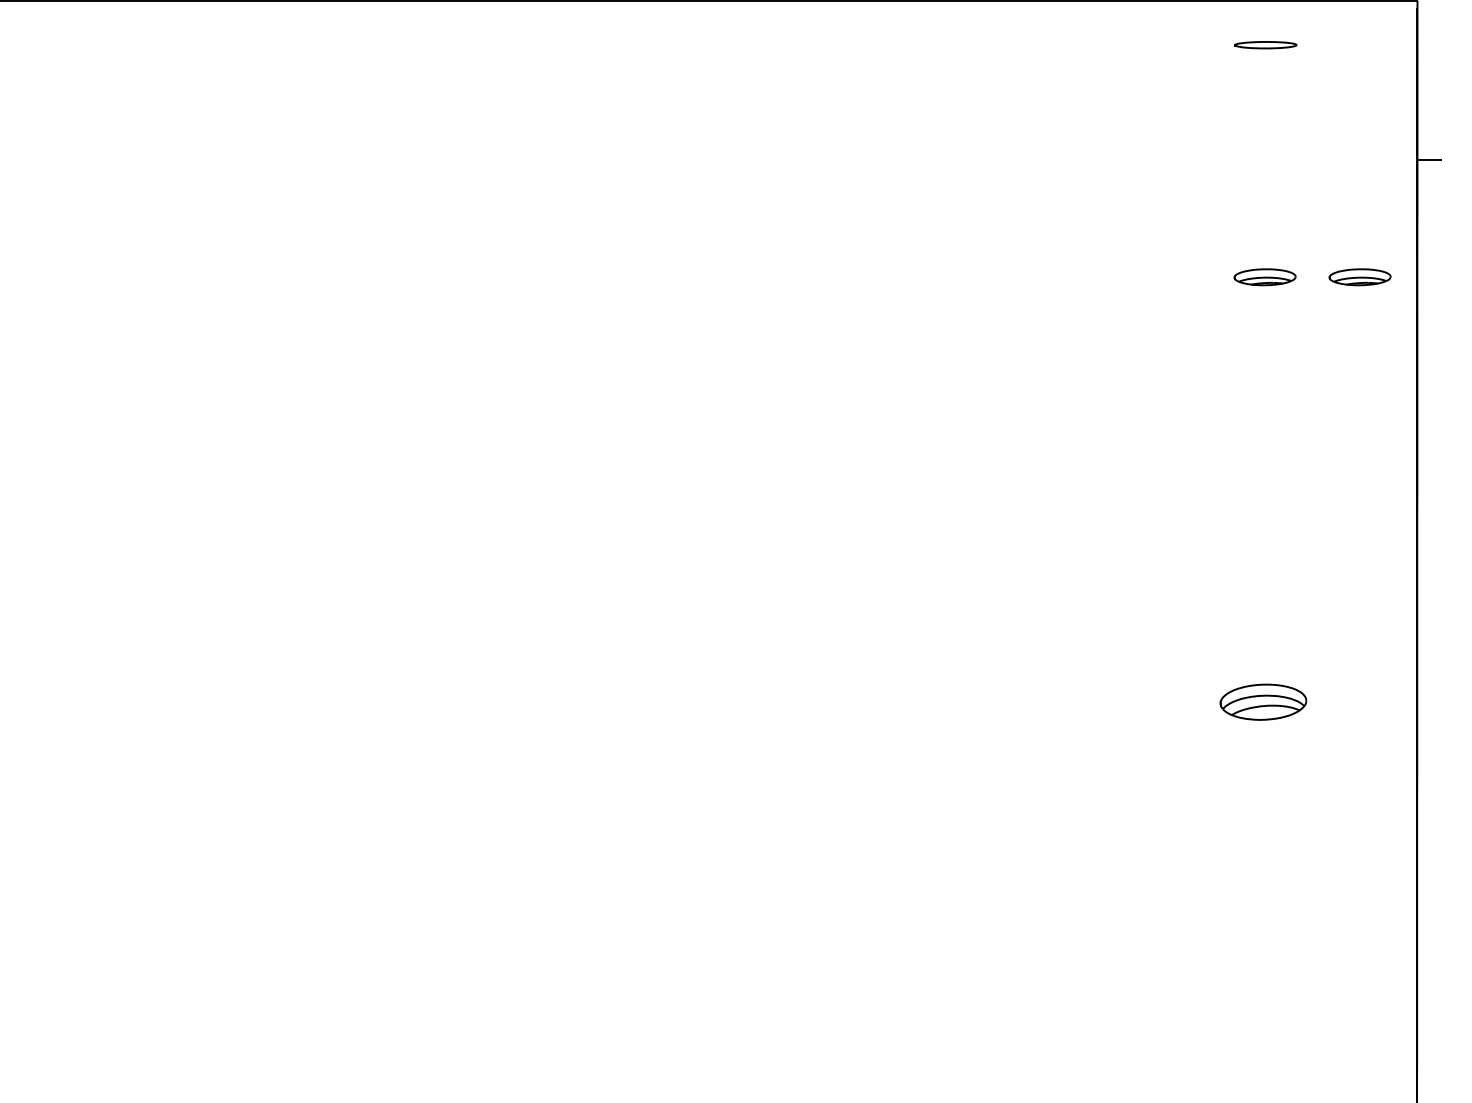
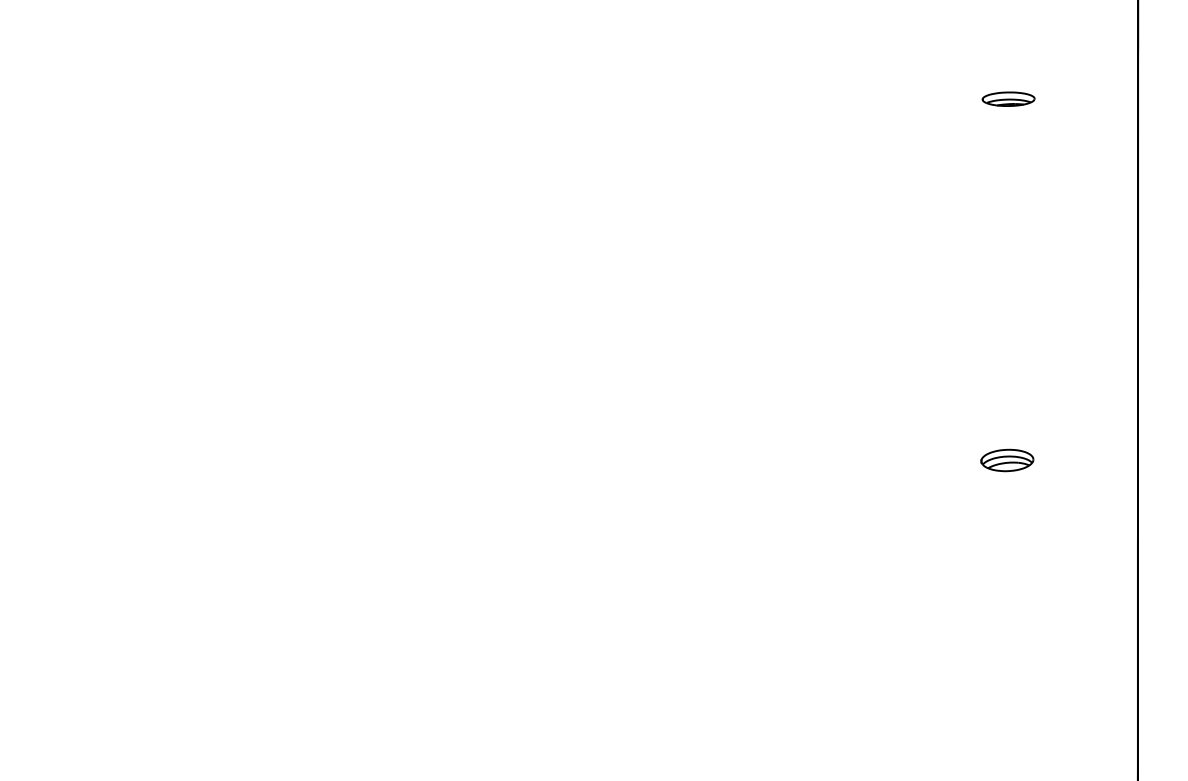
part: (1359, 277) -> (1088, 99), removed
part: (1263, 701) -> (1007, 459), size x0.71

